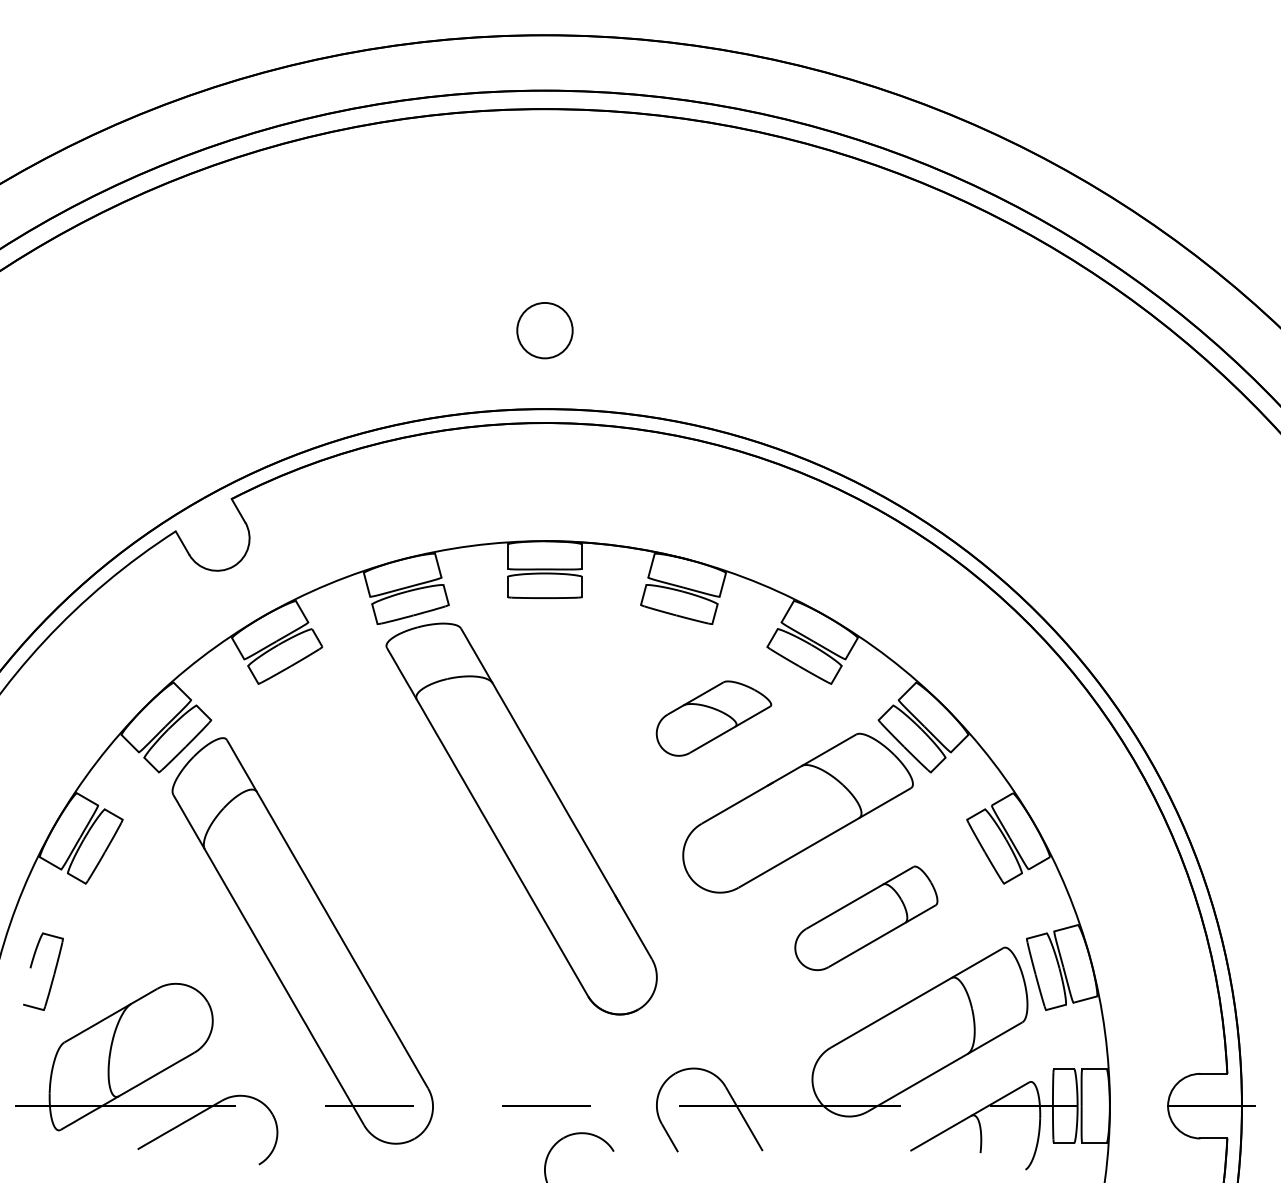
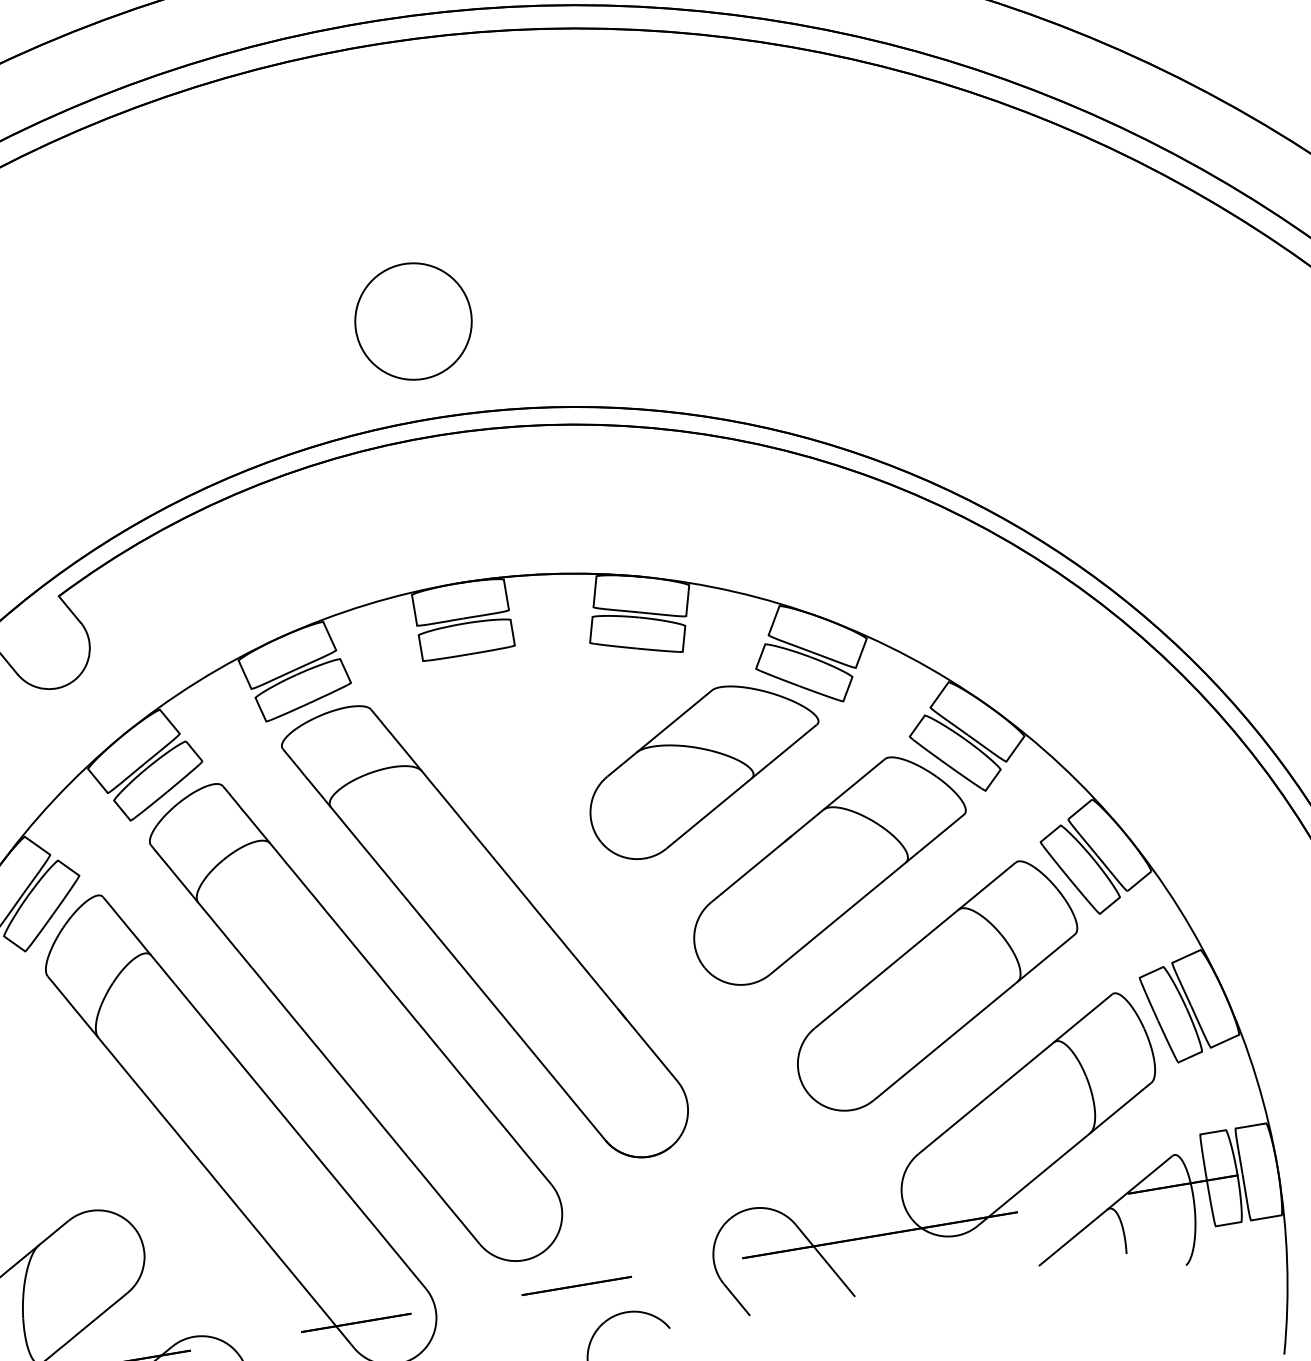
circle: (544, 330) -> (412, 321), size x1.67
part: (713, 718) -> (703, 768), size x1.67
part: (407, 872) -> (355, 1024), added
part: (866, 918) -> (935, 985), size x1.67

